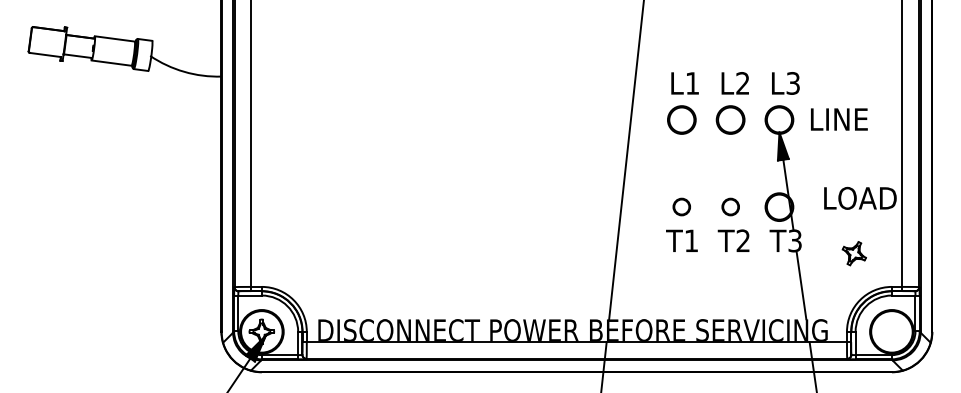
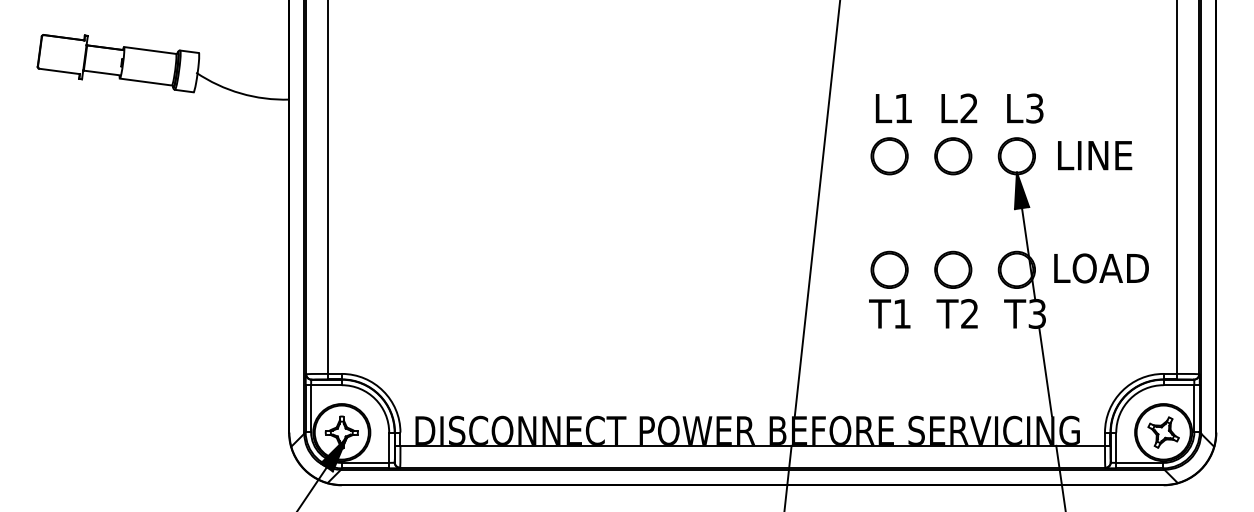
text: (860, 198) -> (1101, 268), moved
part: (681, 206) -> (889, 269), size x1.67
part: (730, 206) -> (953, 269), size x1.67
part: (854, 253) -> (1163, 432), moved

